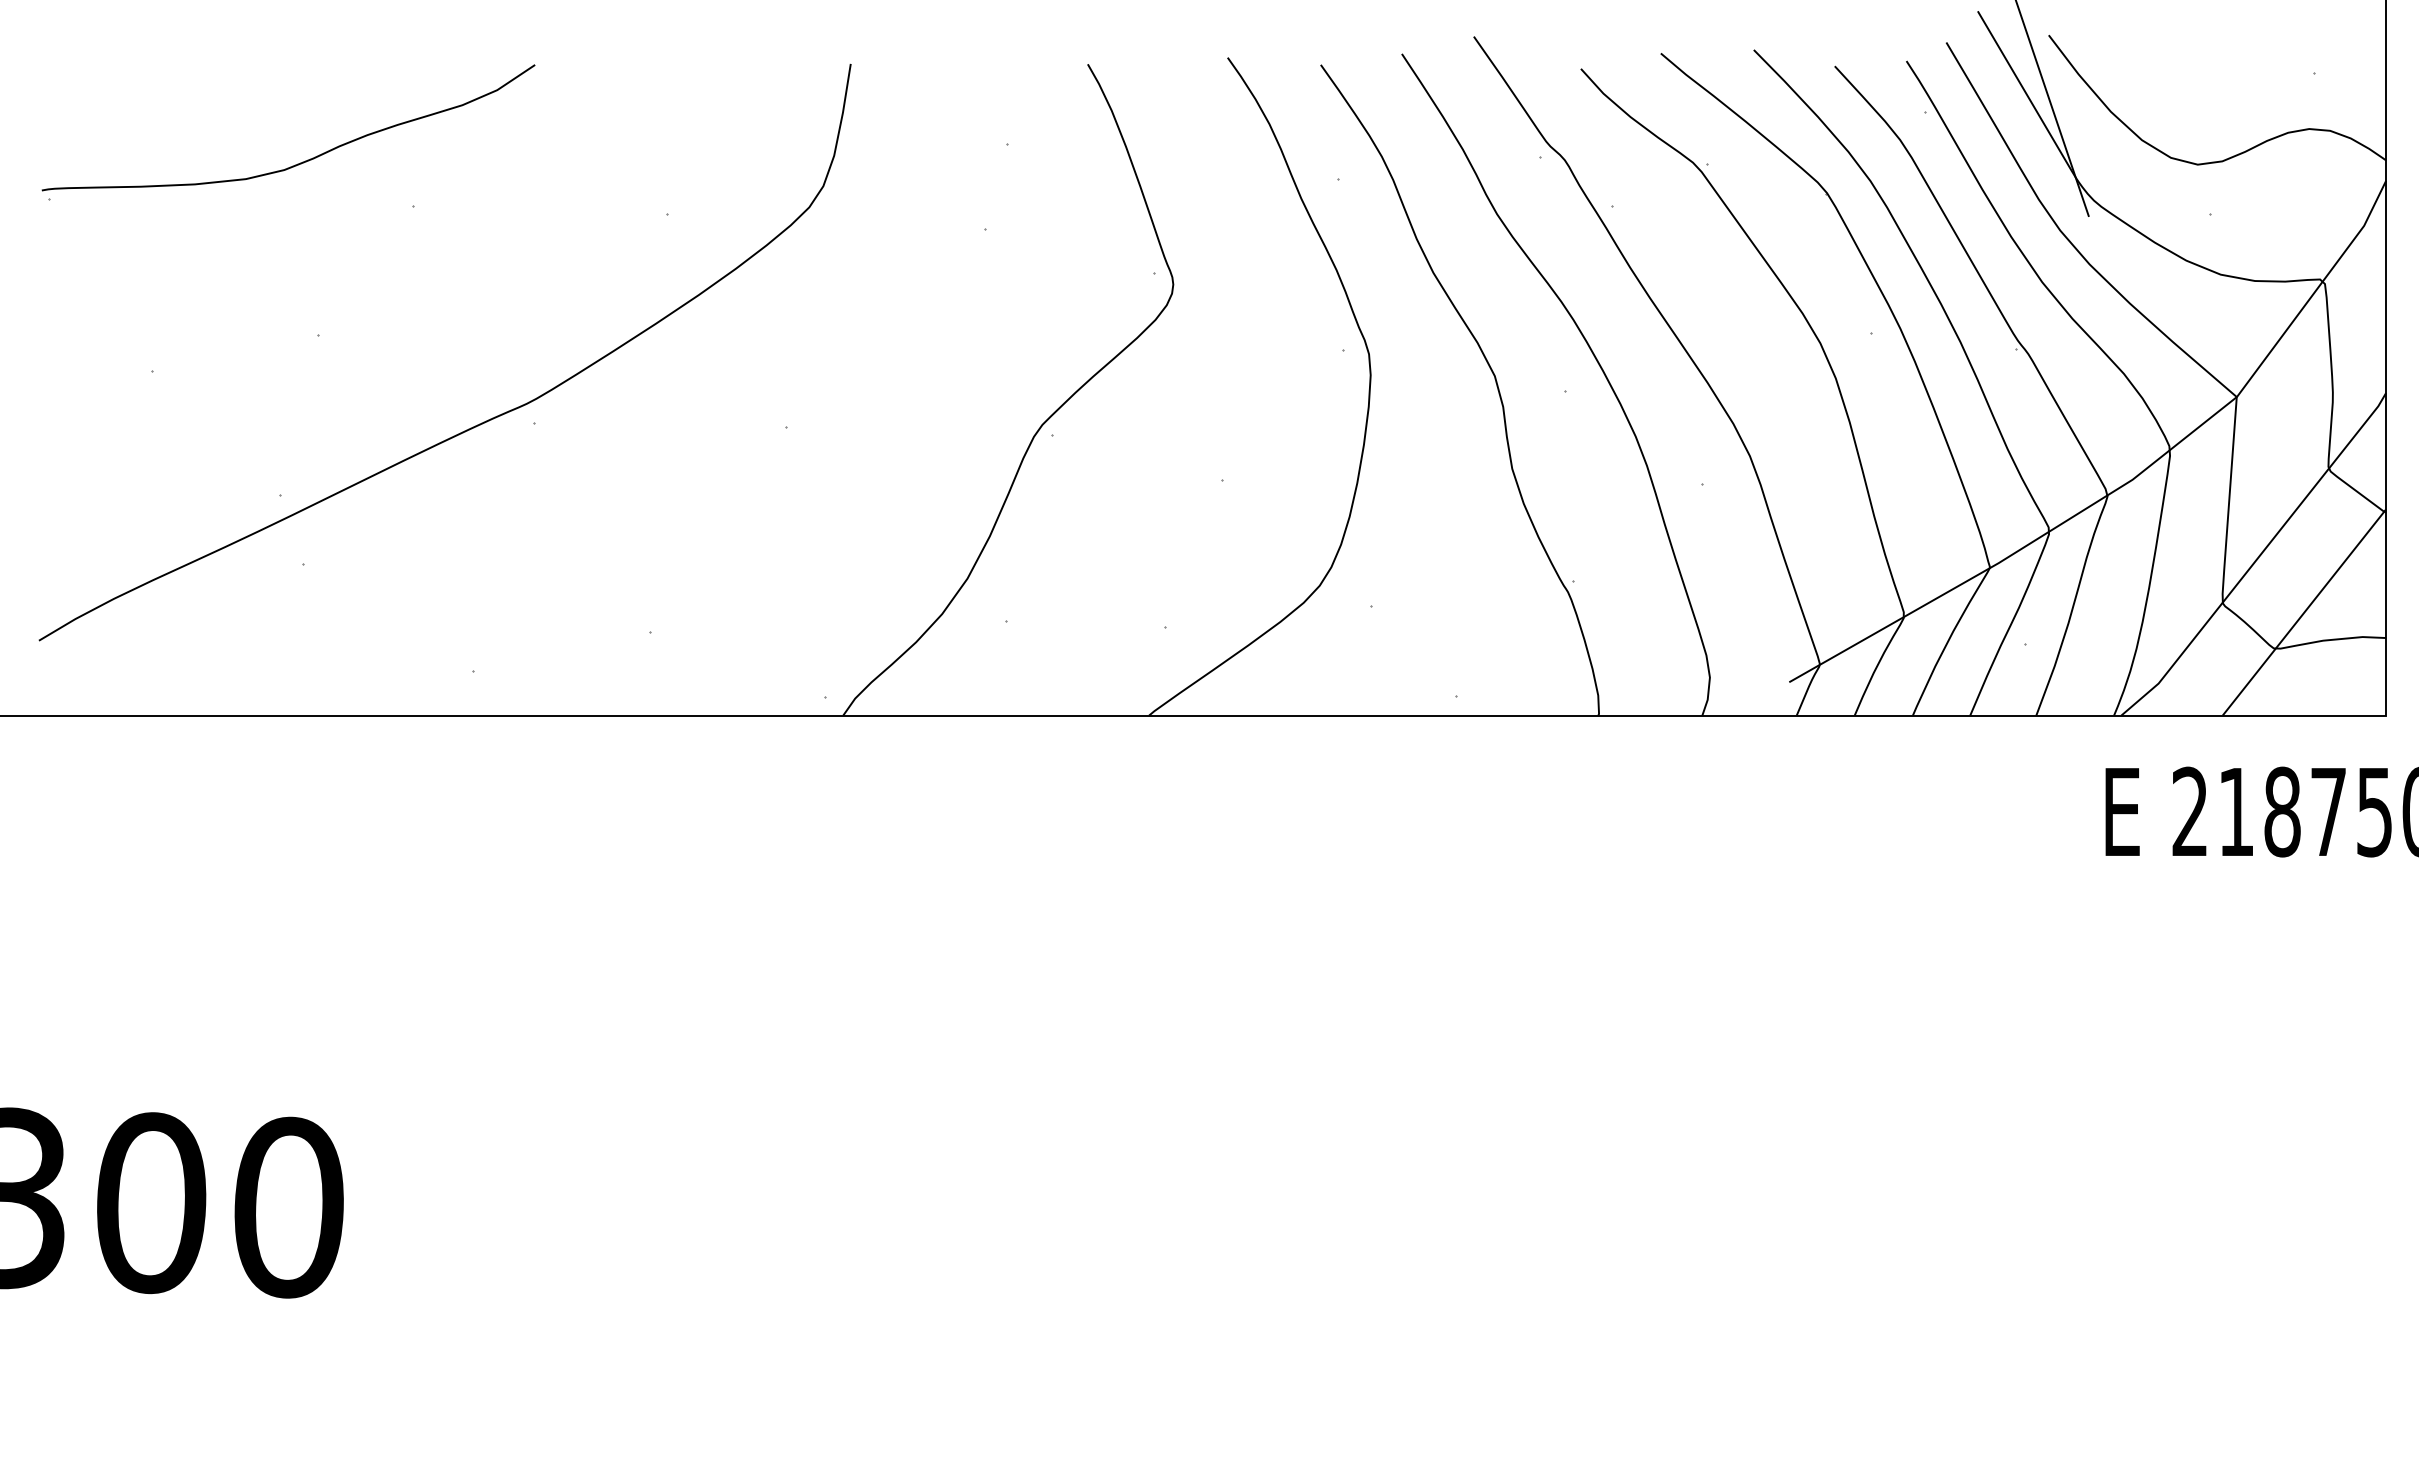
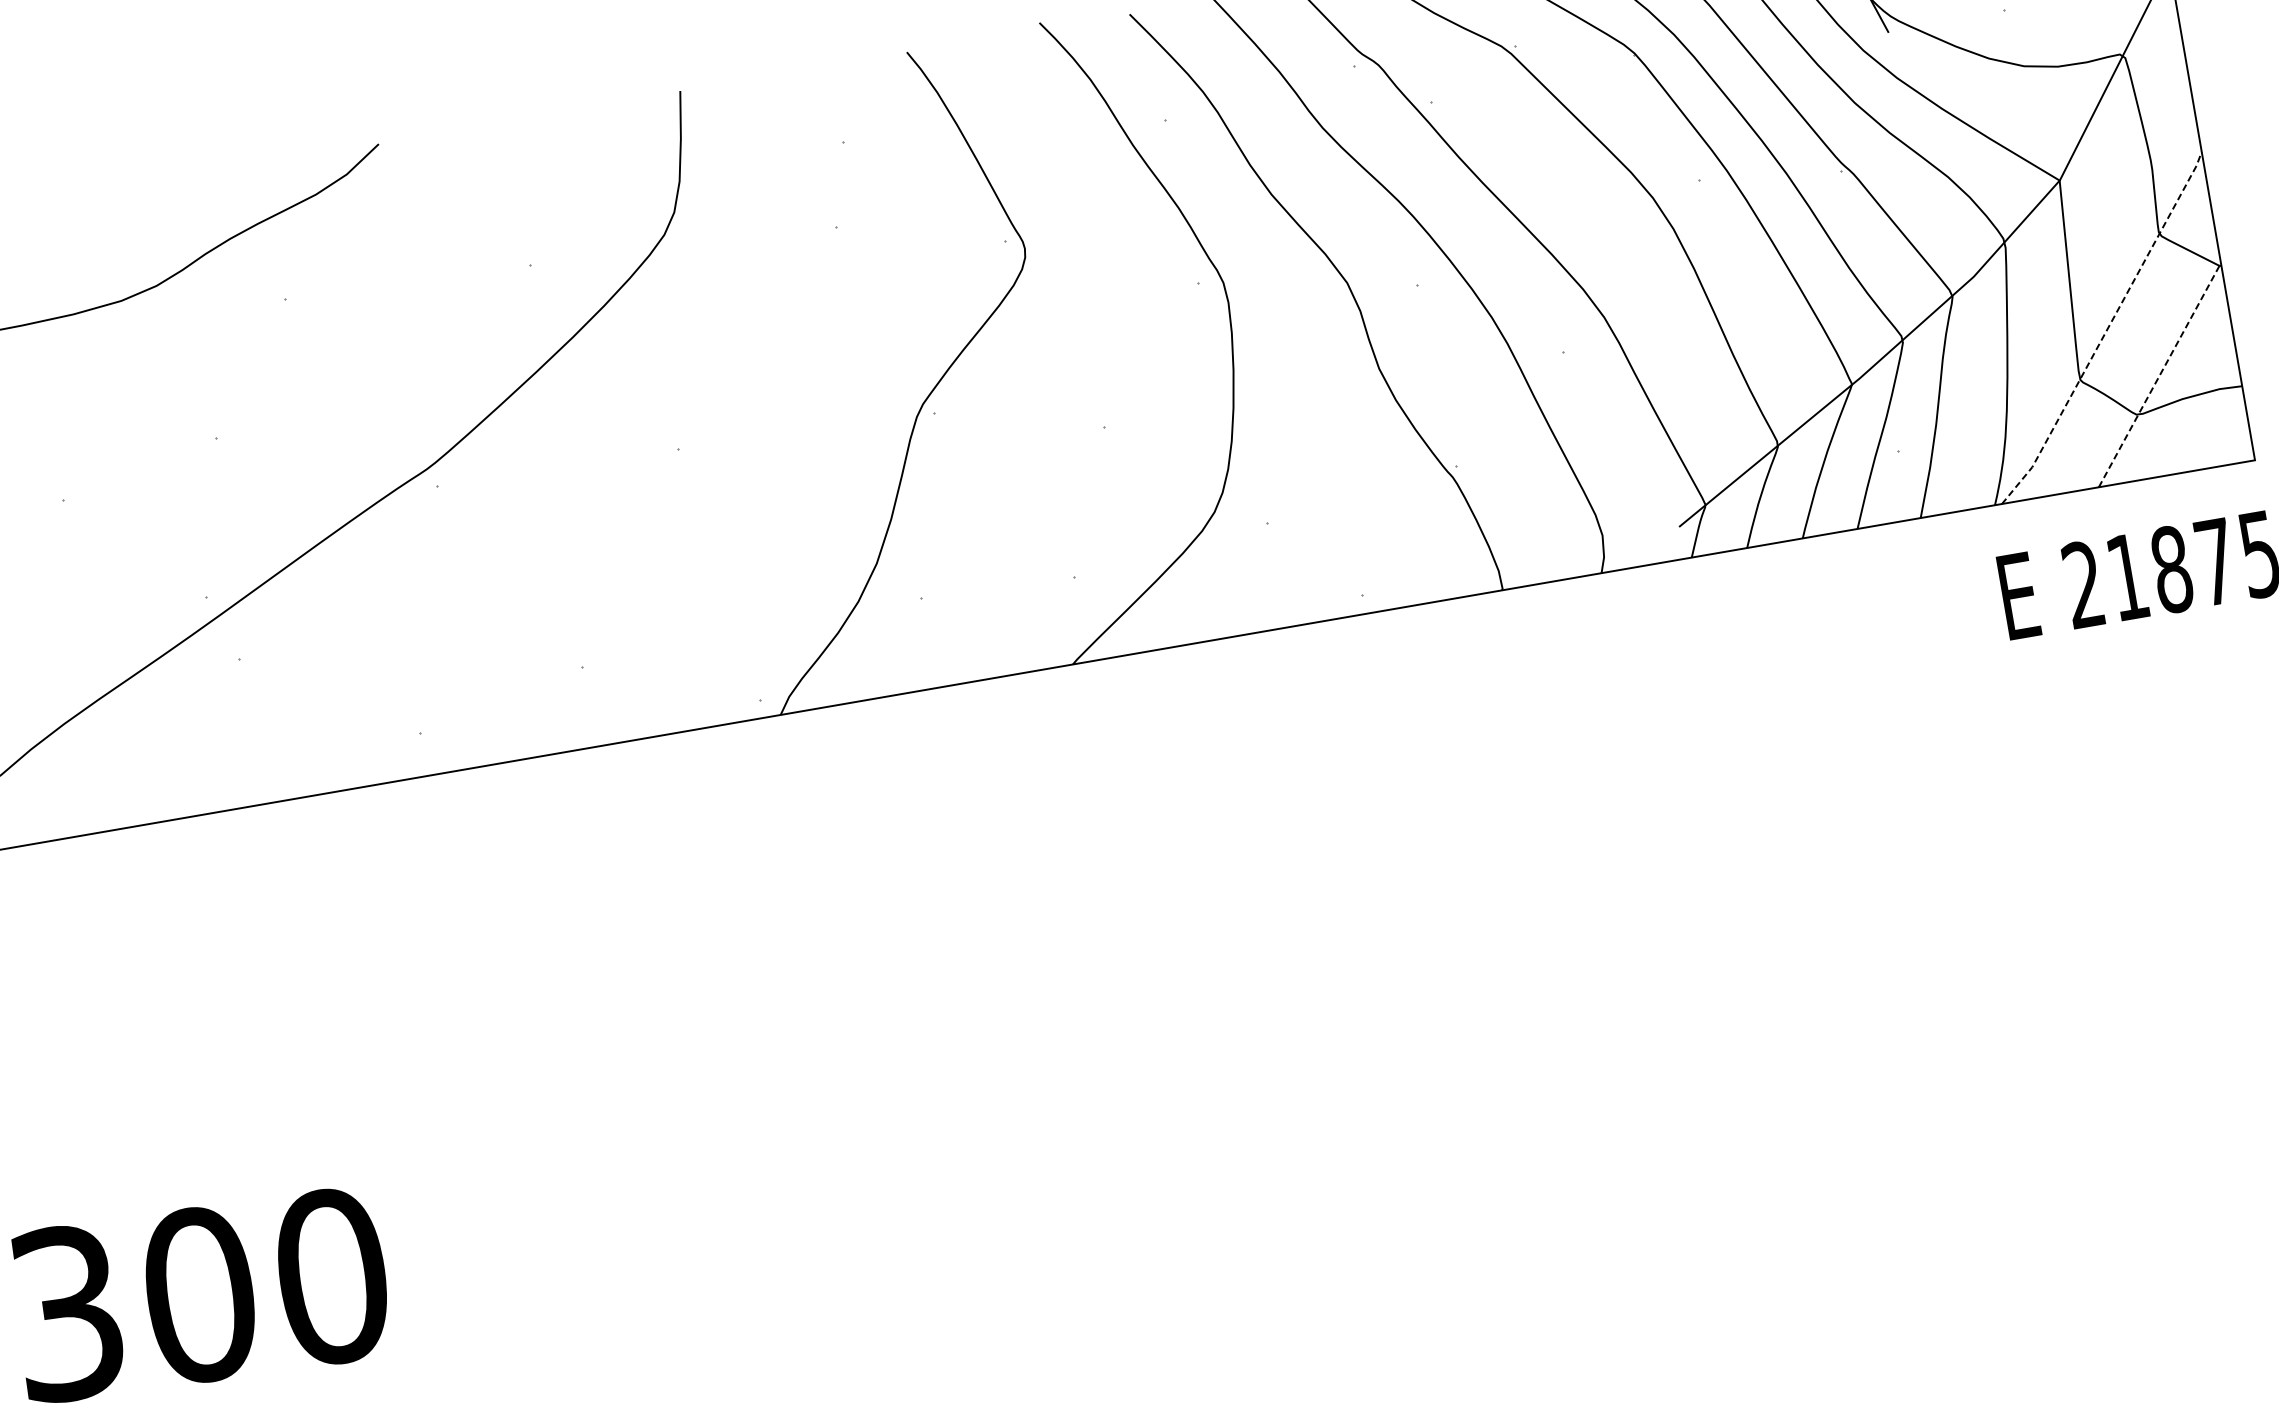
line: (2257, 558) -> (2106, 331), solid -> dashed
line: (2304, 612) -> (2159, 375), solid -> dashed

